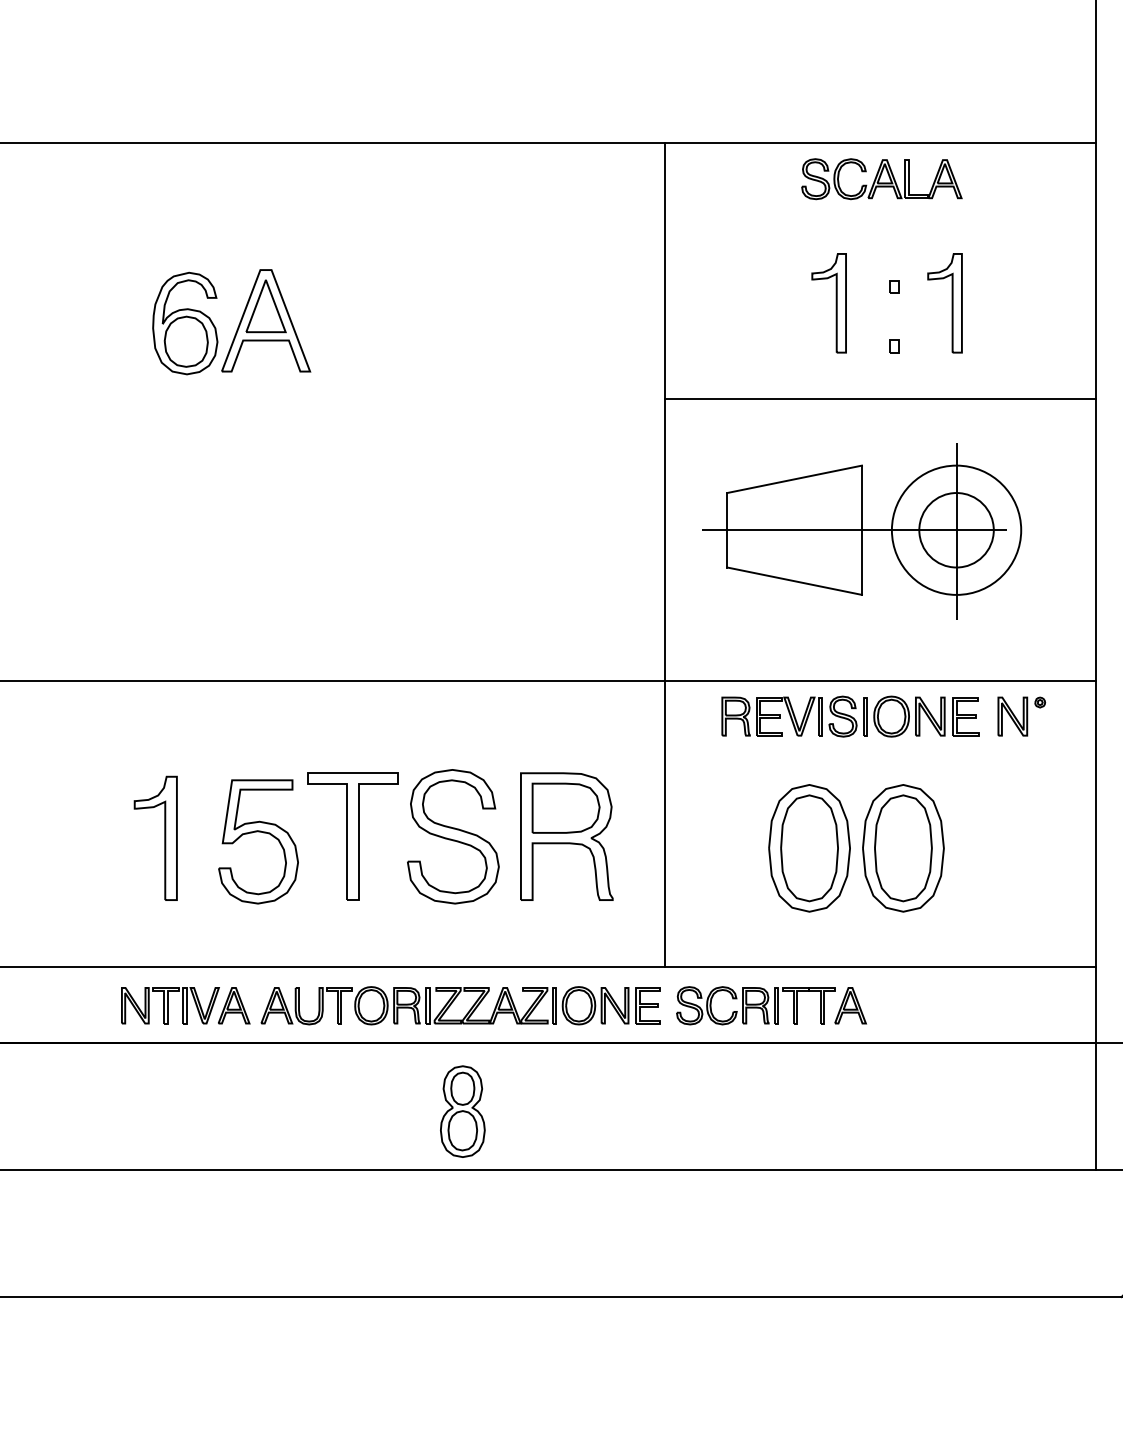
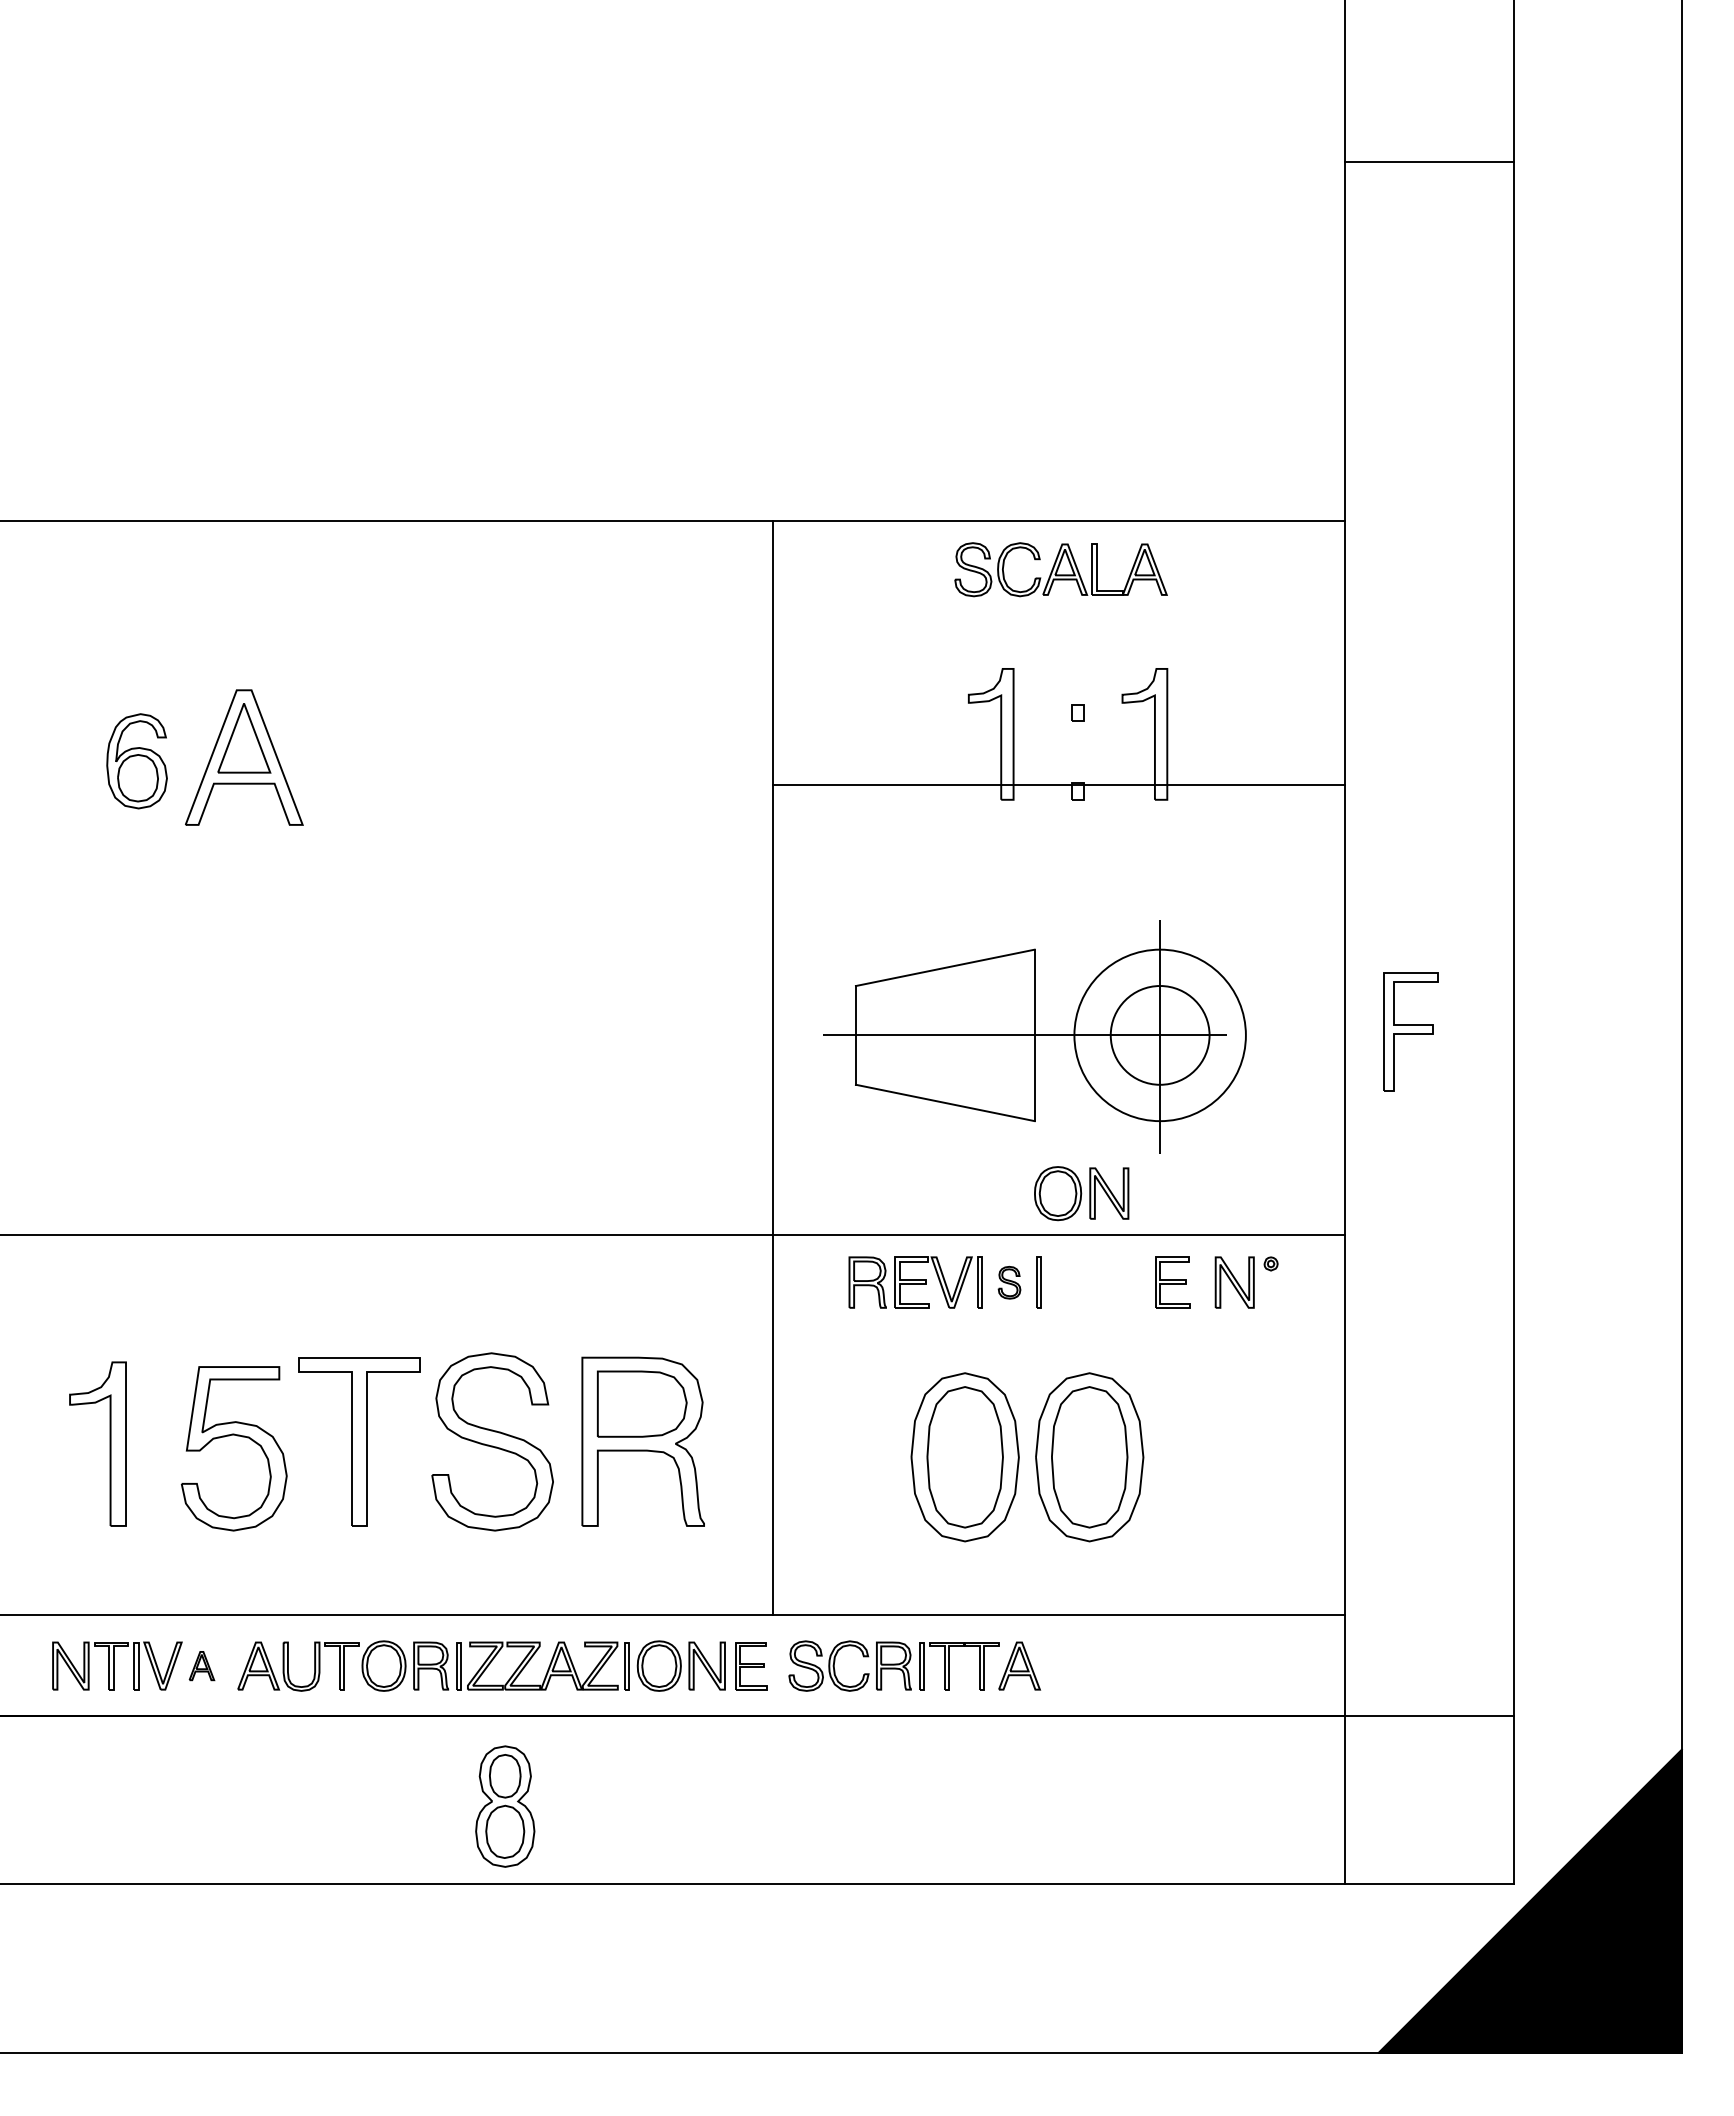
part: (184, 323) -> (136, 761), size x0.7
line: (880, 399) -> (1059, 784), moved
part: (842, 716) -> (1009, 1282), size x0.6
part: (909, 716) -> (1081, 1193), moved
part: (233, 1005) -> (201, 1665), size x0.6

